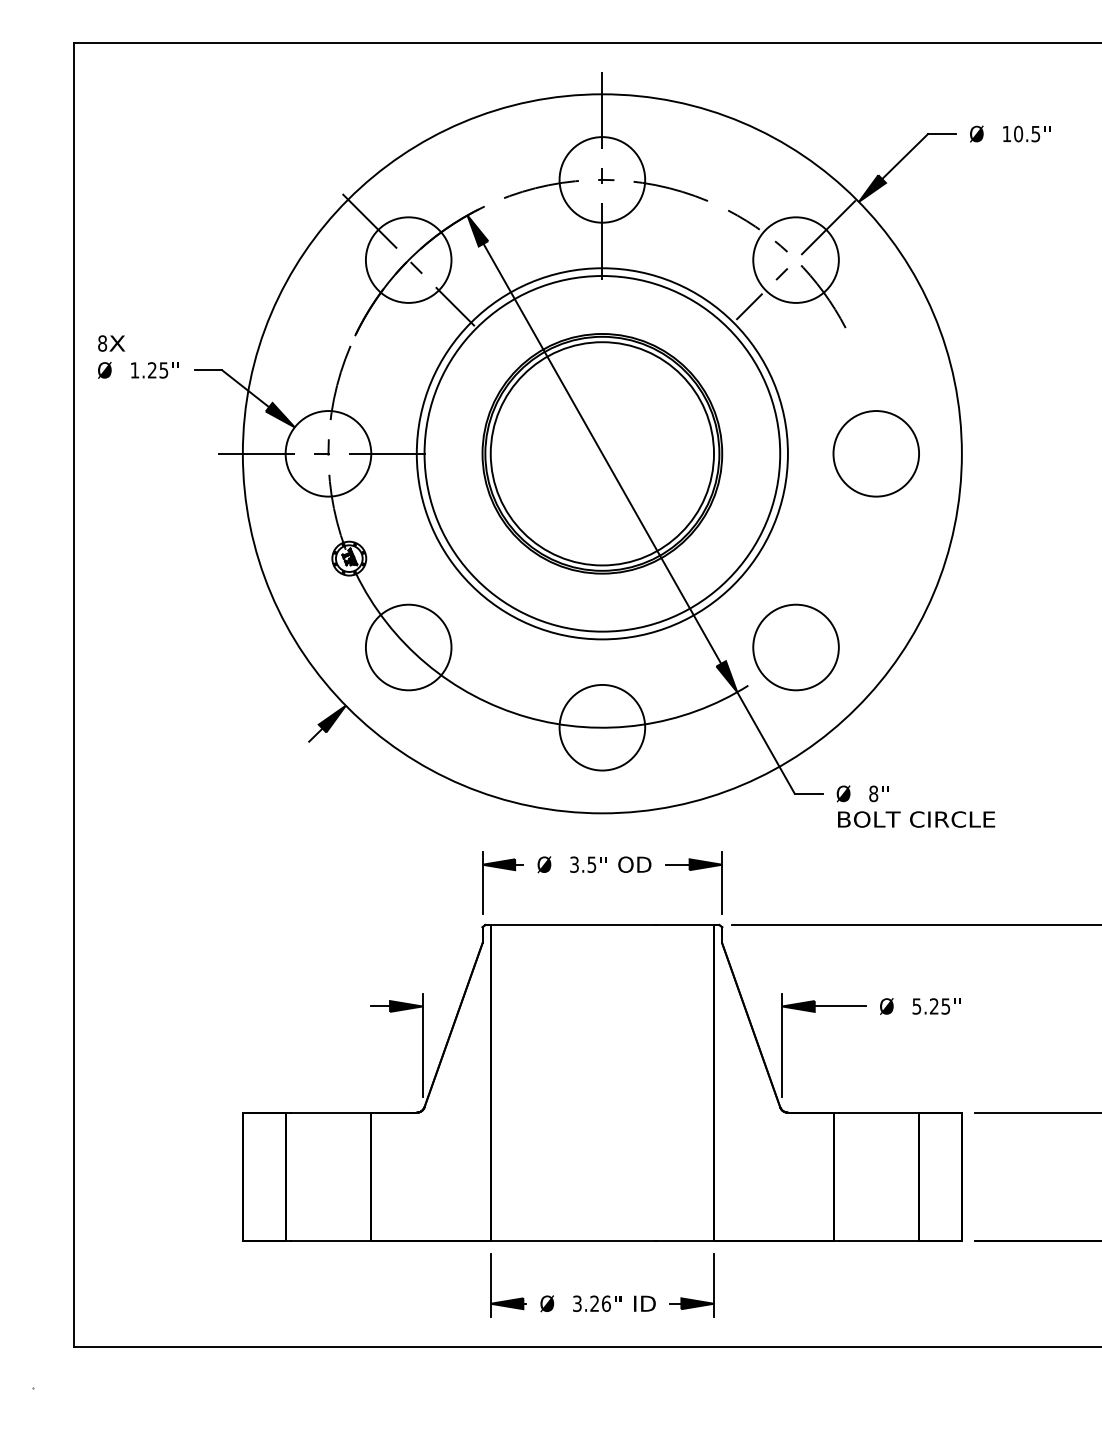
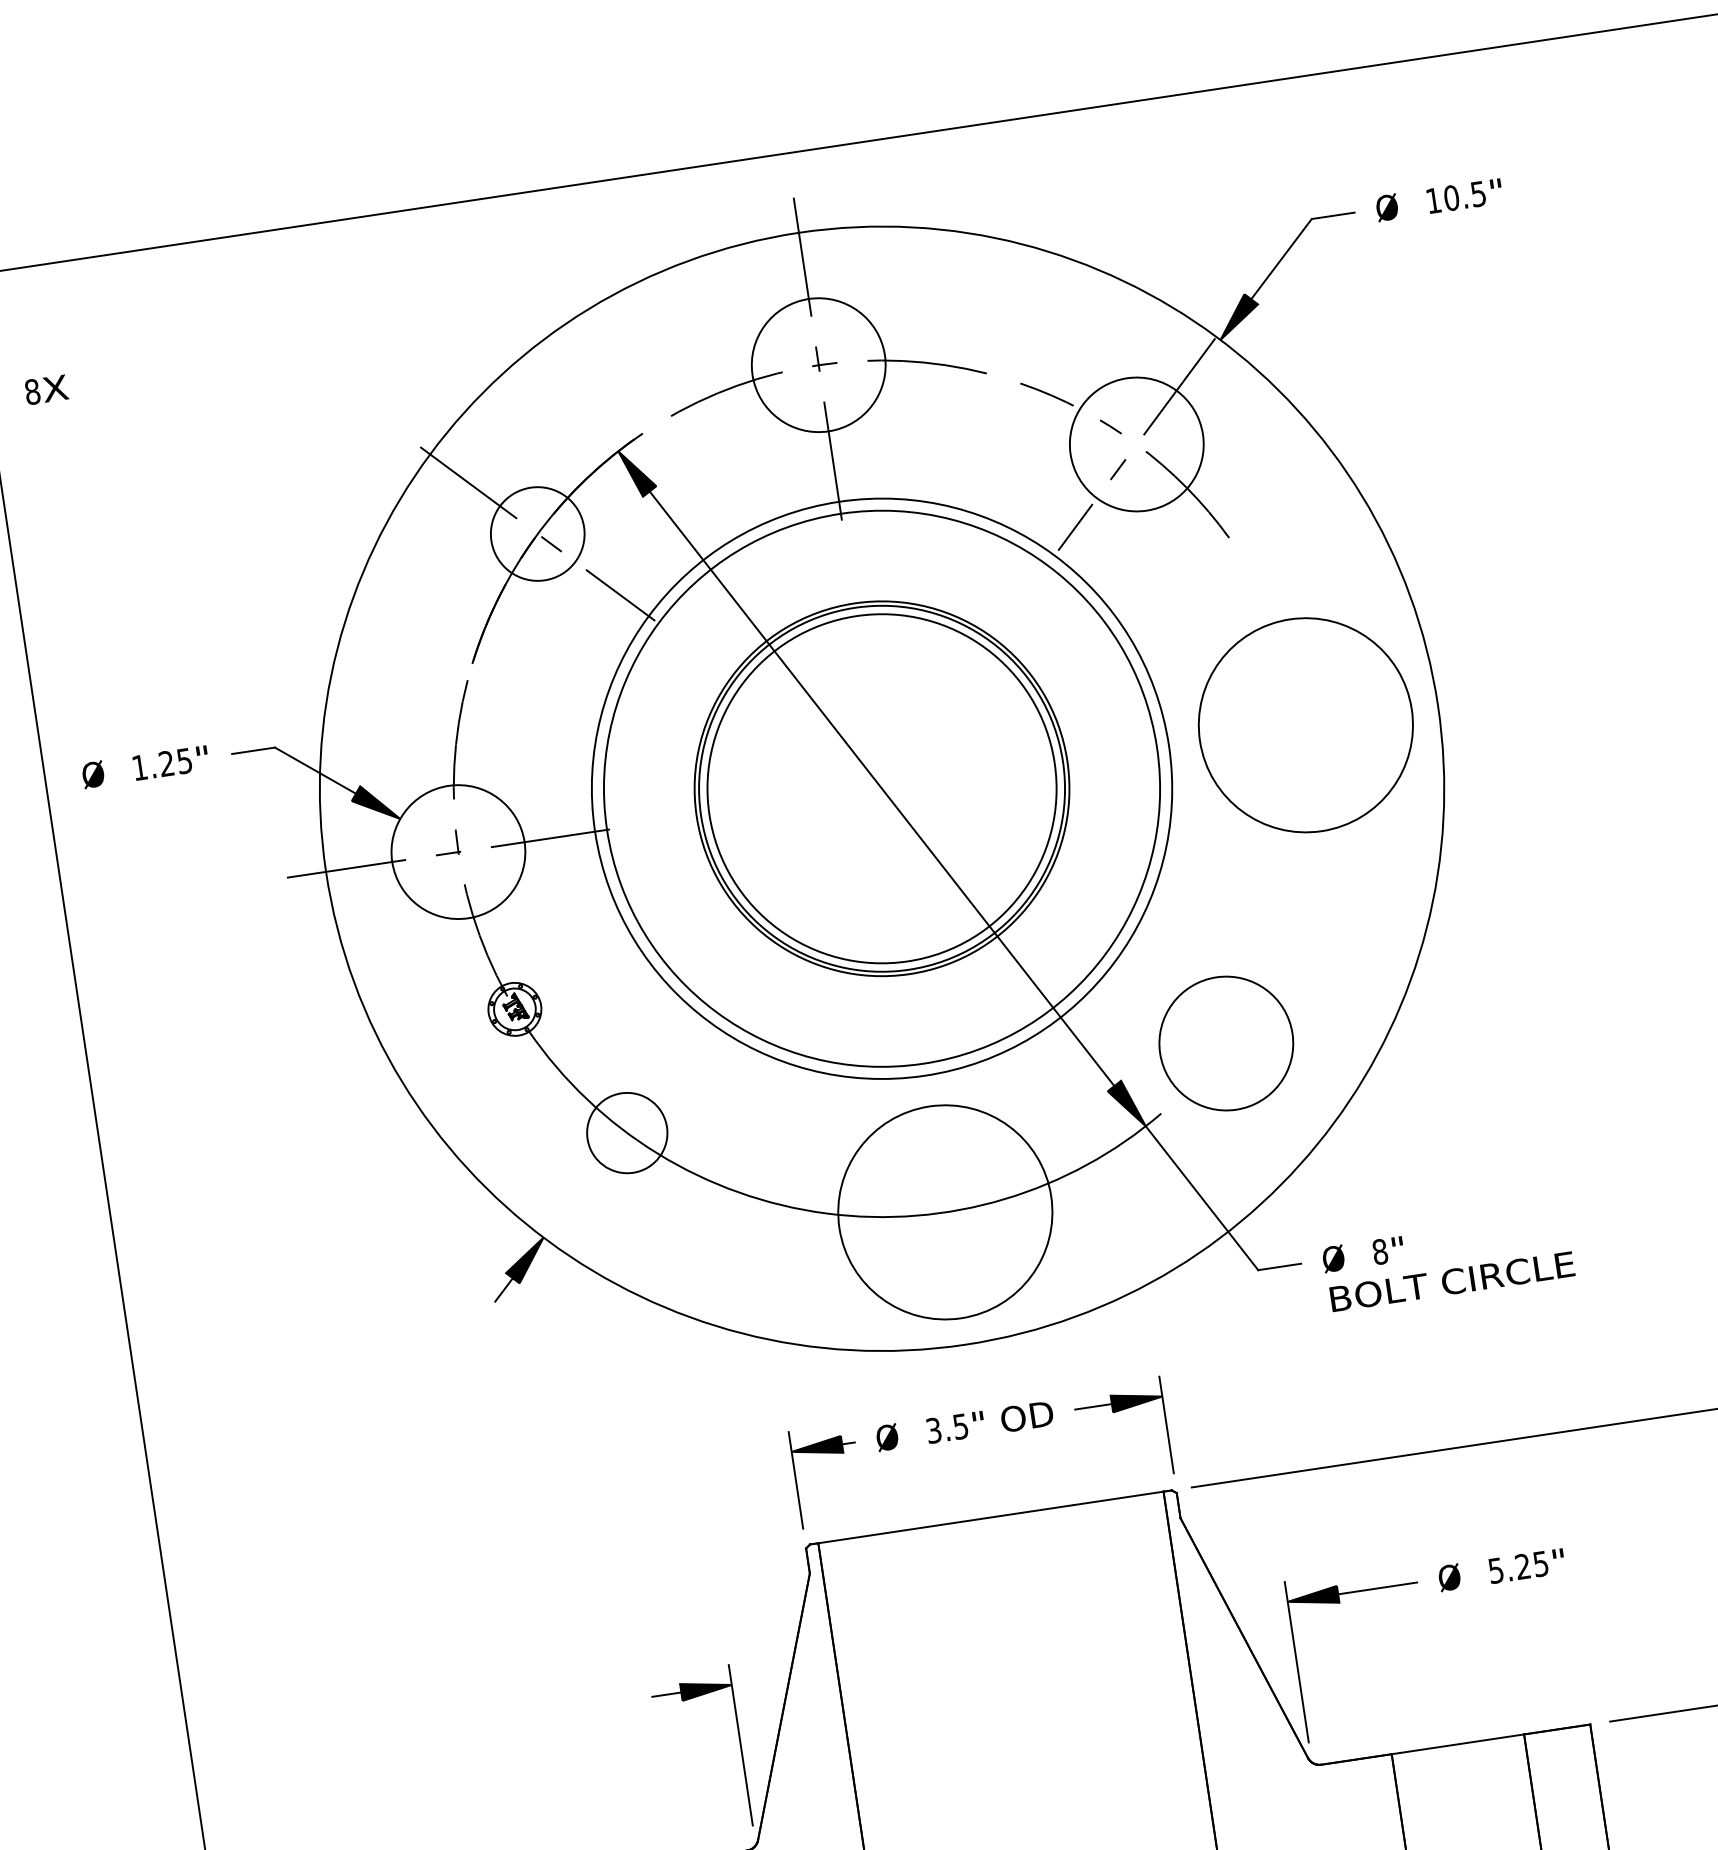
circle: (408, 259) -> (537, 533), size x0.7
text: (111, 343) -> (46, 389), moved
circle: (875, 453) -> (1304, 725), size x1.6
circle: (408, 647) -> (626, 1133), size x0.6
circle: (602, 727) -> (945, 1211), size x1.6

